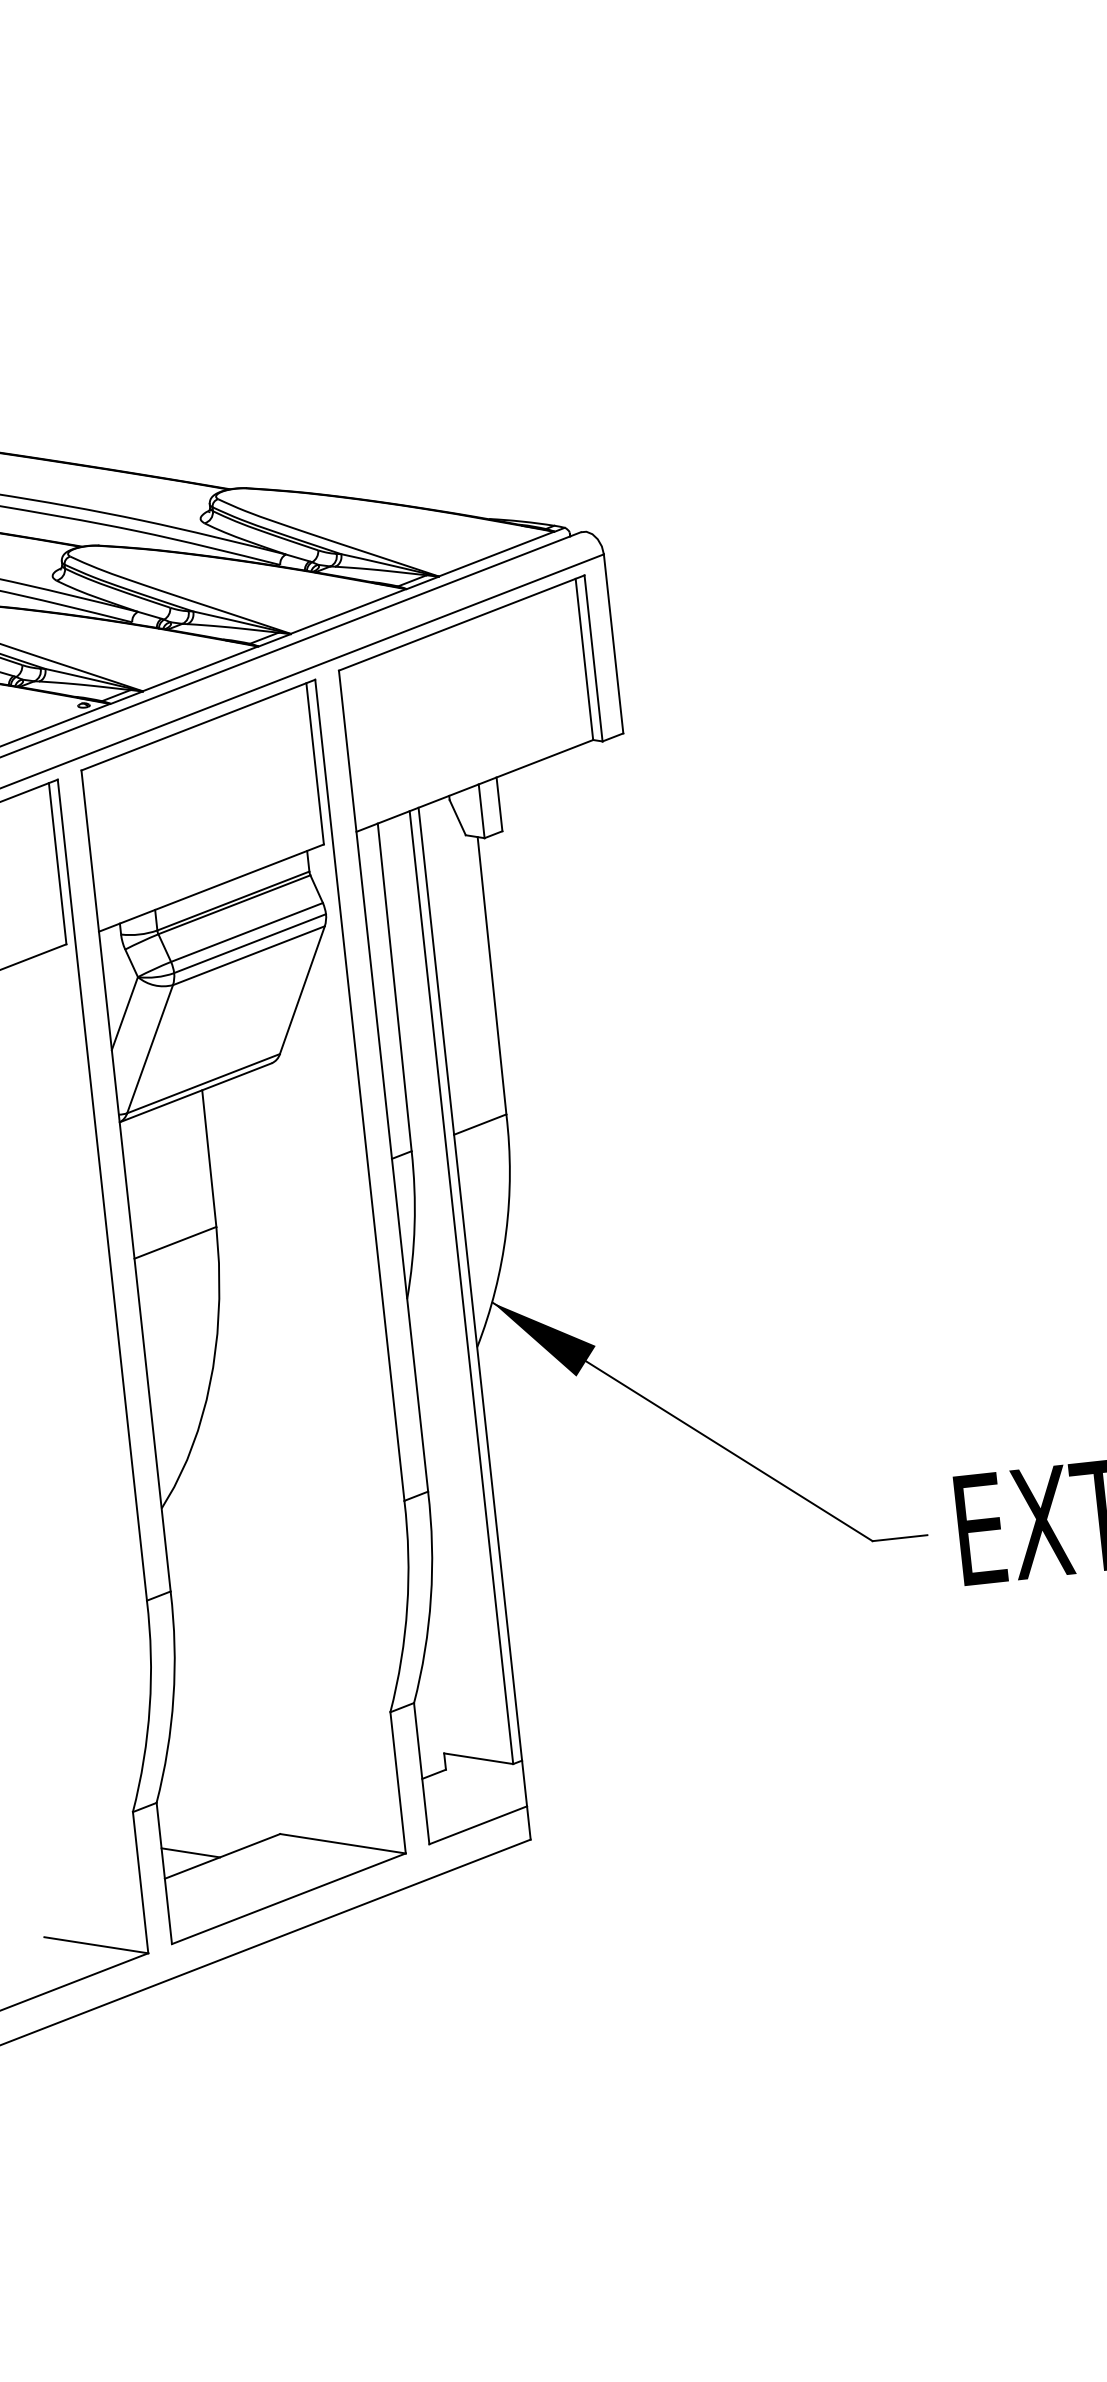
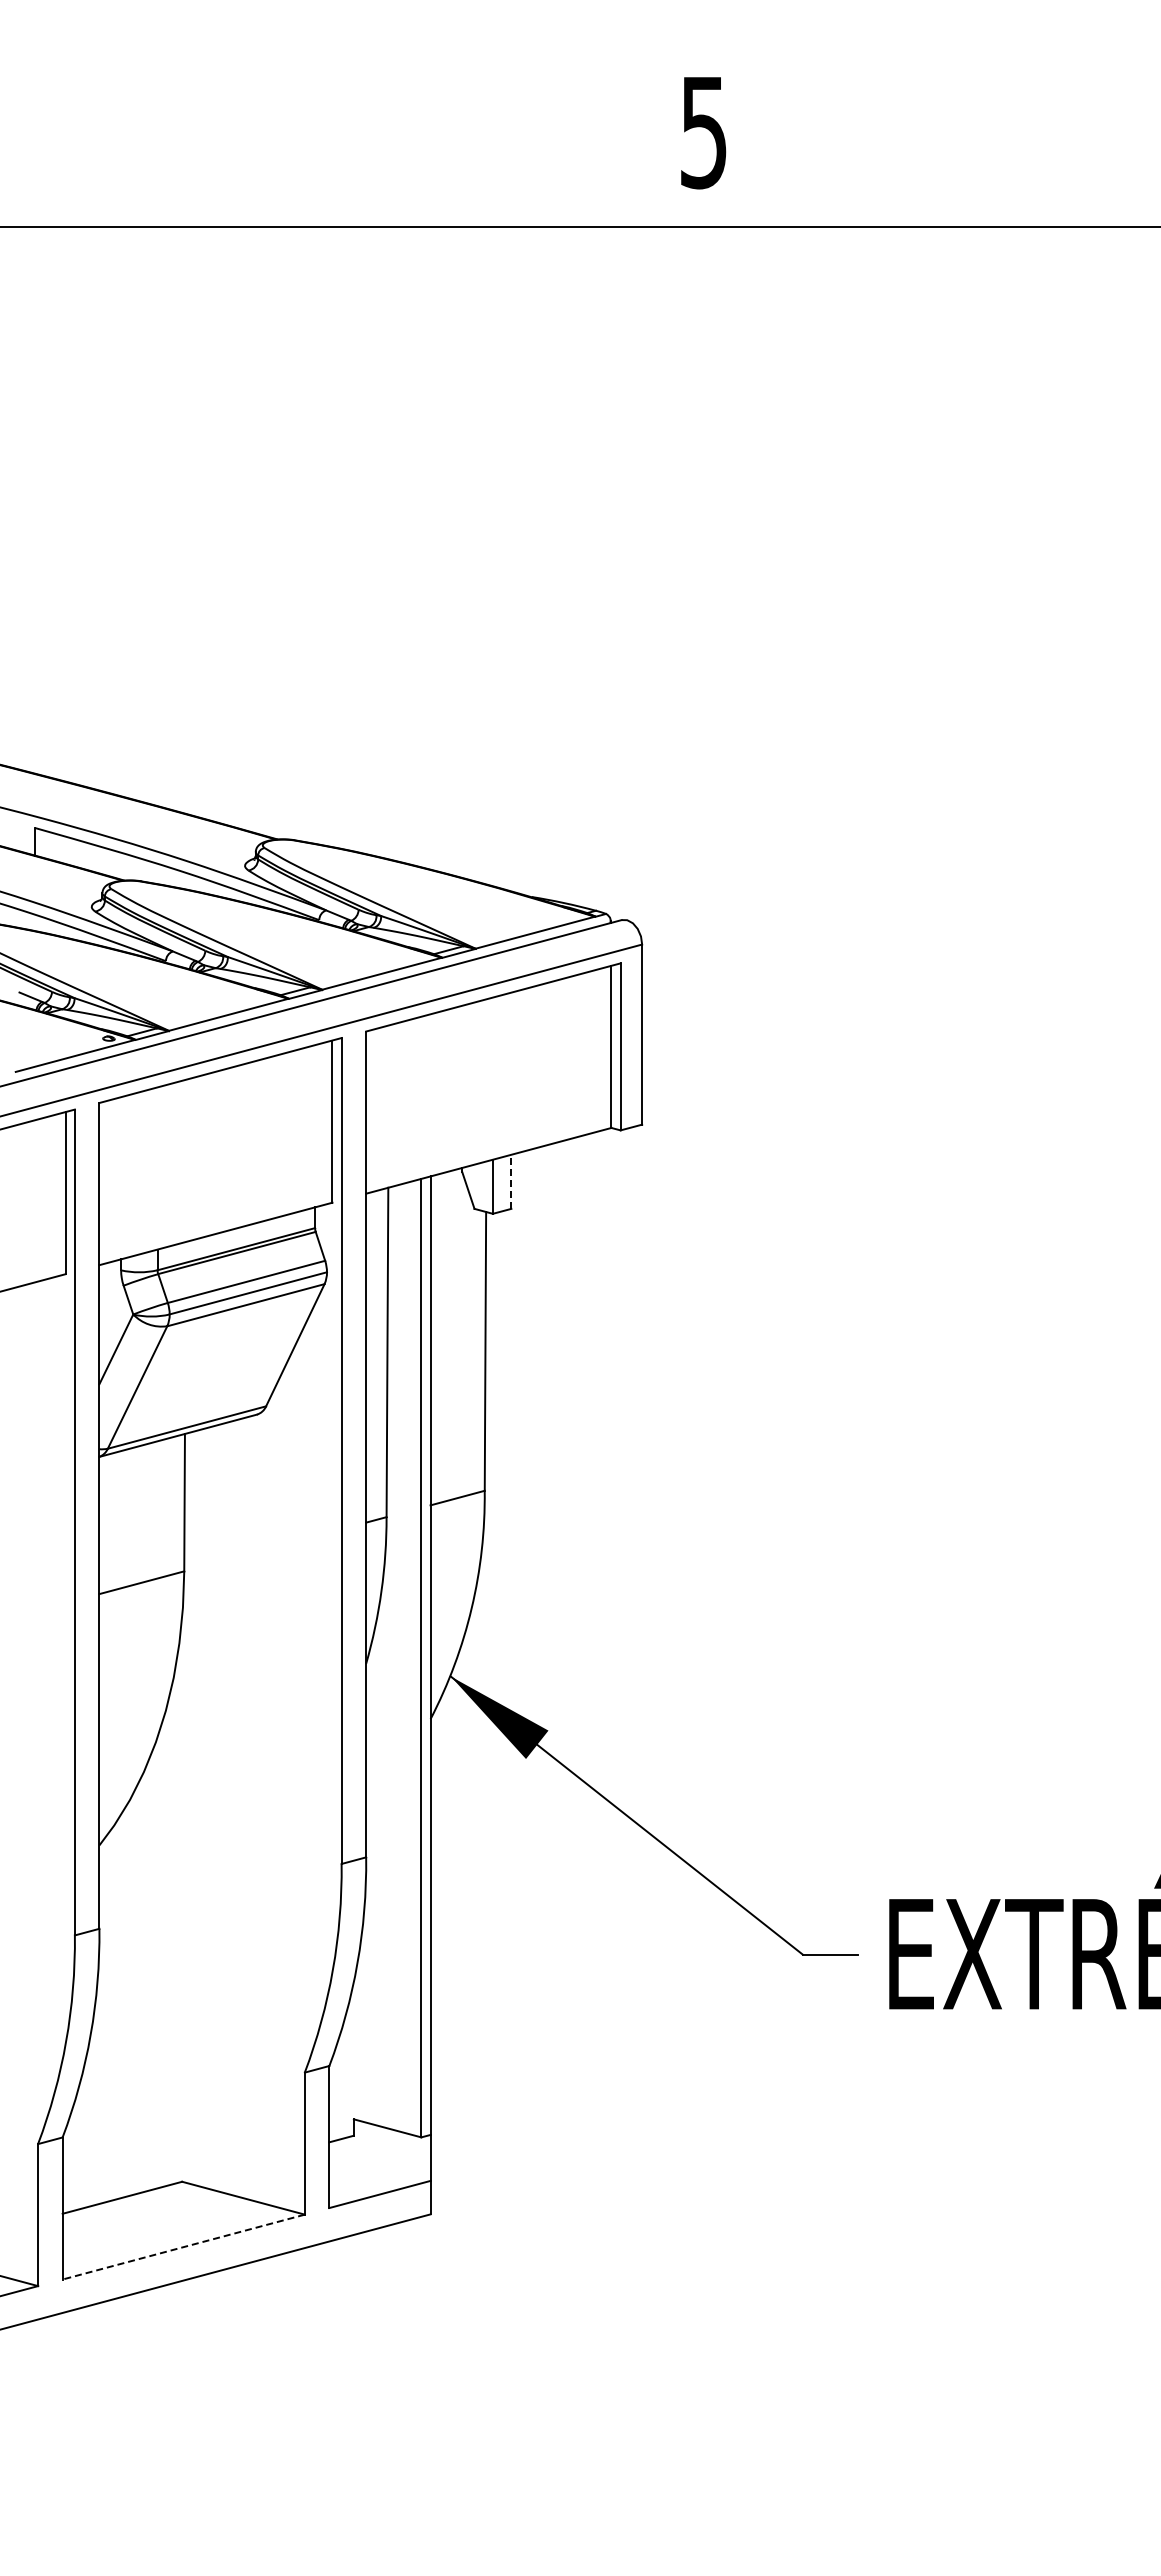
line: (499, 804) -> (511, 1181), solid -> dashed
line: (190, 1852) -> (90, 2190), removed
line: (288, 1899) -> (183, 2247), solid -> dashed

